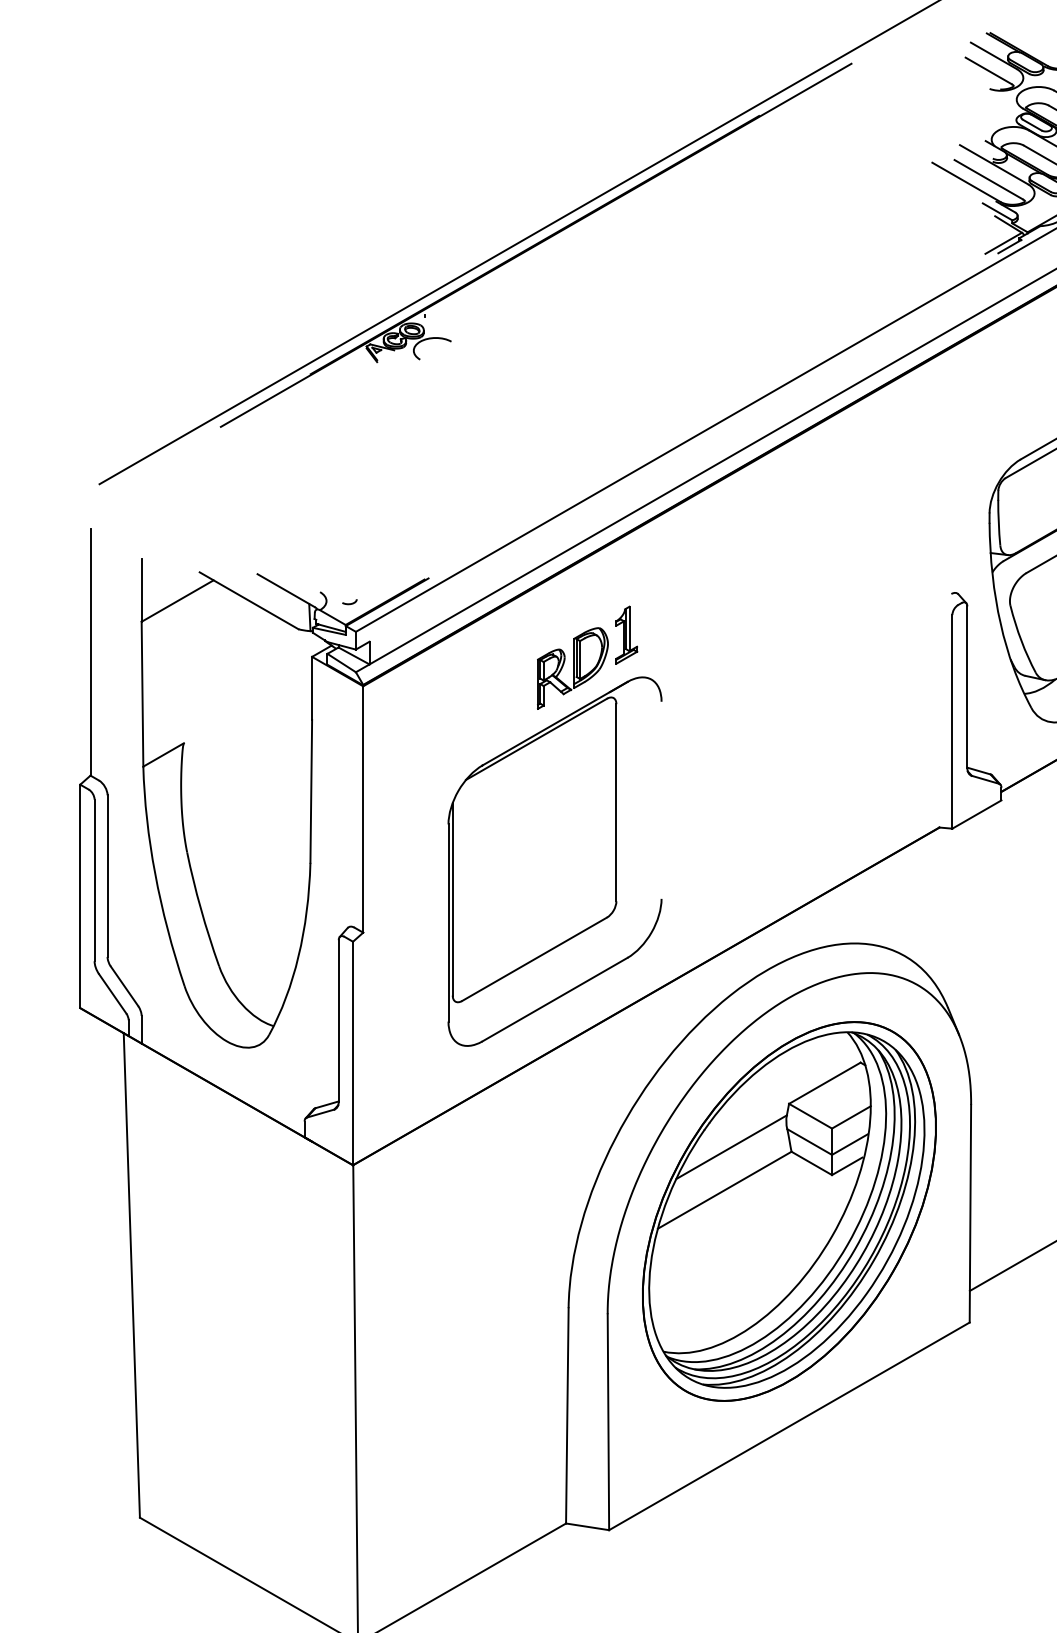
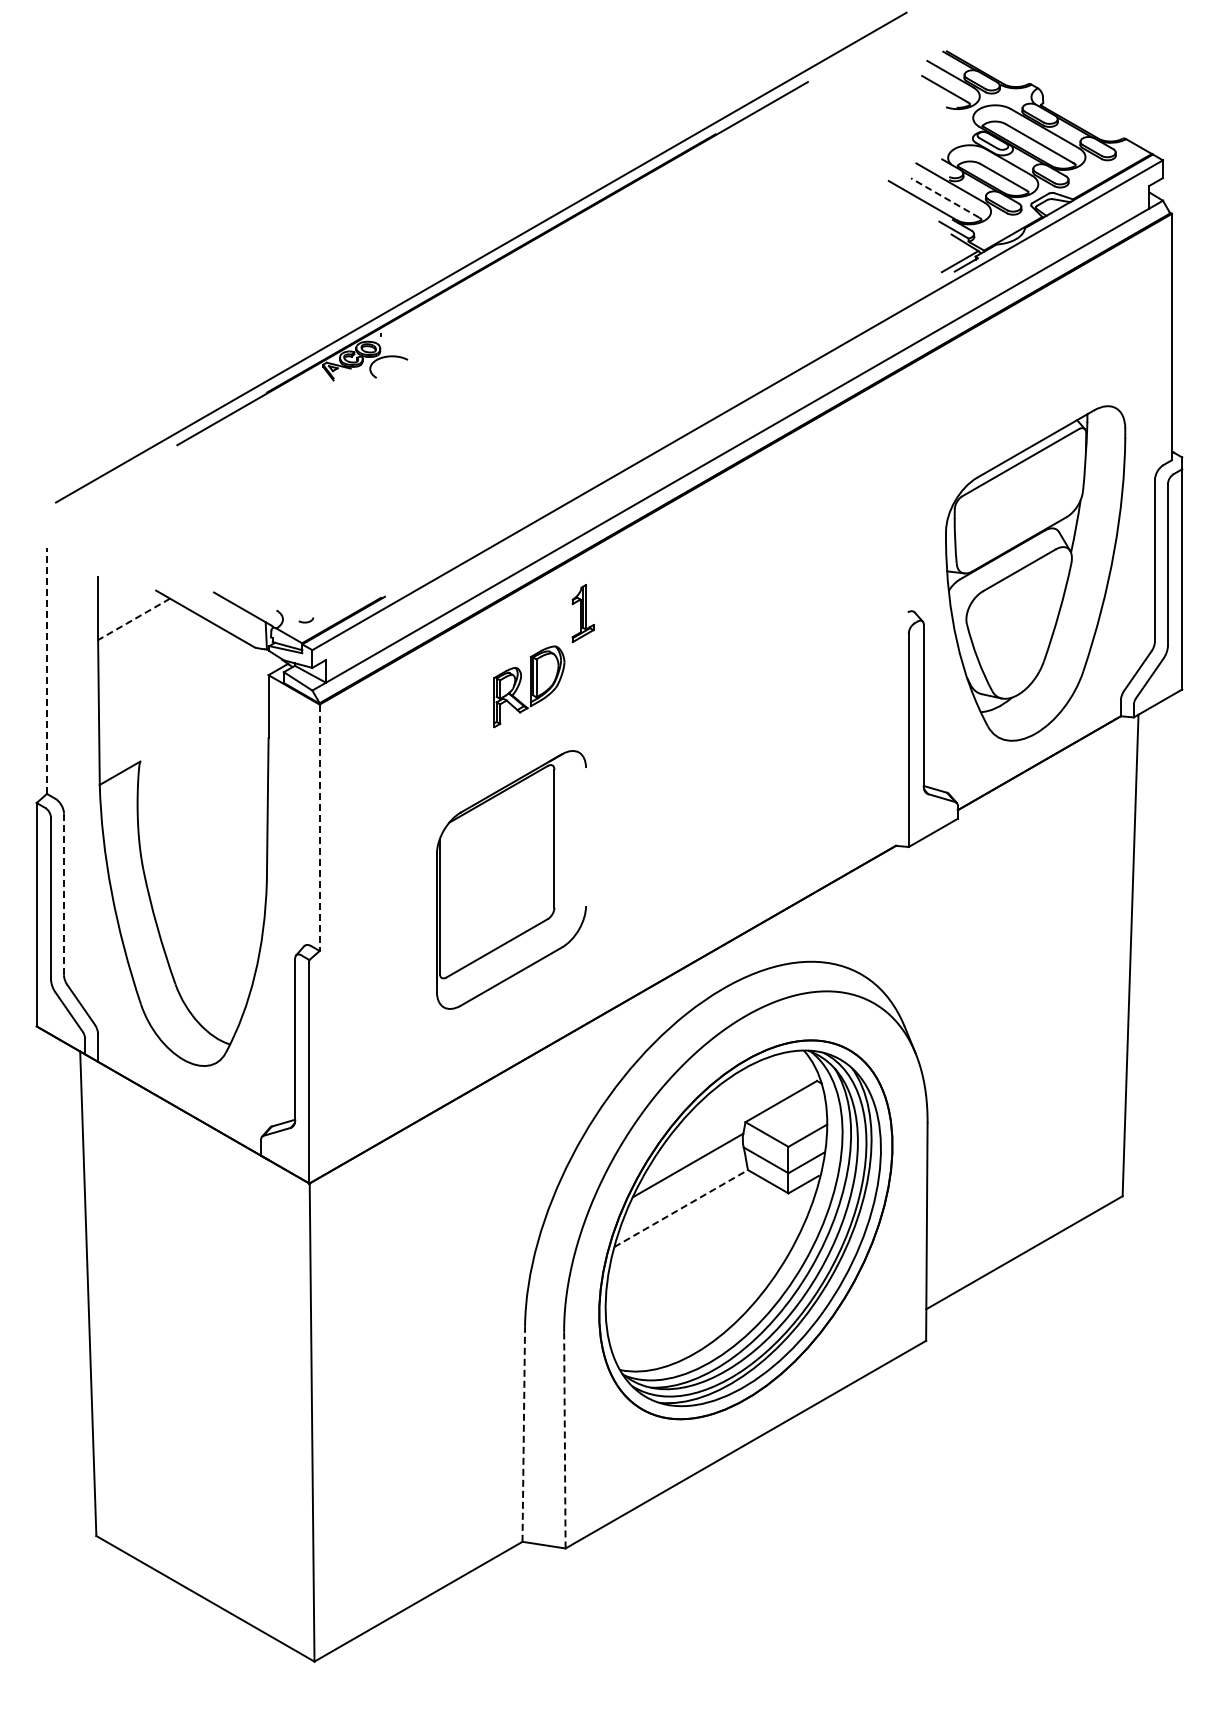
line: (988, 179) -> (944, 197), solid -> dashed
line: (178, 601) -> (134, 619), solid -> dashed
part: (626, 635) -> (582, 613), moved
line: (90, 652) -> (46, 670), solid -> dashed
line: (363, 810) -> (319, 828), solid -> dashed
part: (555, 861) -> (511, 879), size x0.7
line: (108, 876) -> (64, 894), solid -> dashed
line: (725, 1190) -> (681, 1208), solid -> dashed
line: (567, 1416) -> (523, 1434), solid -> dashed
line: (608, 1422) -> (564, 1440), solid -> dashed

